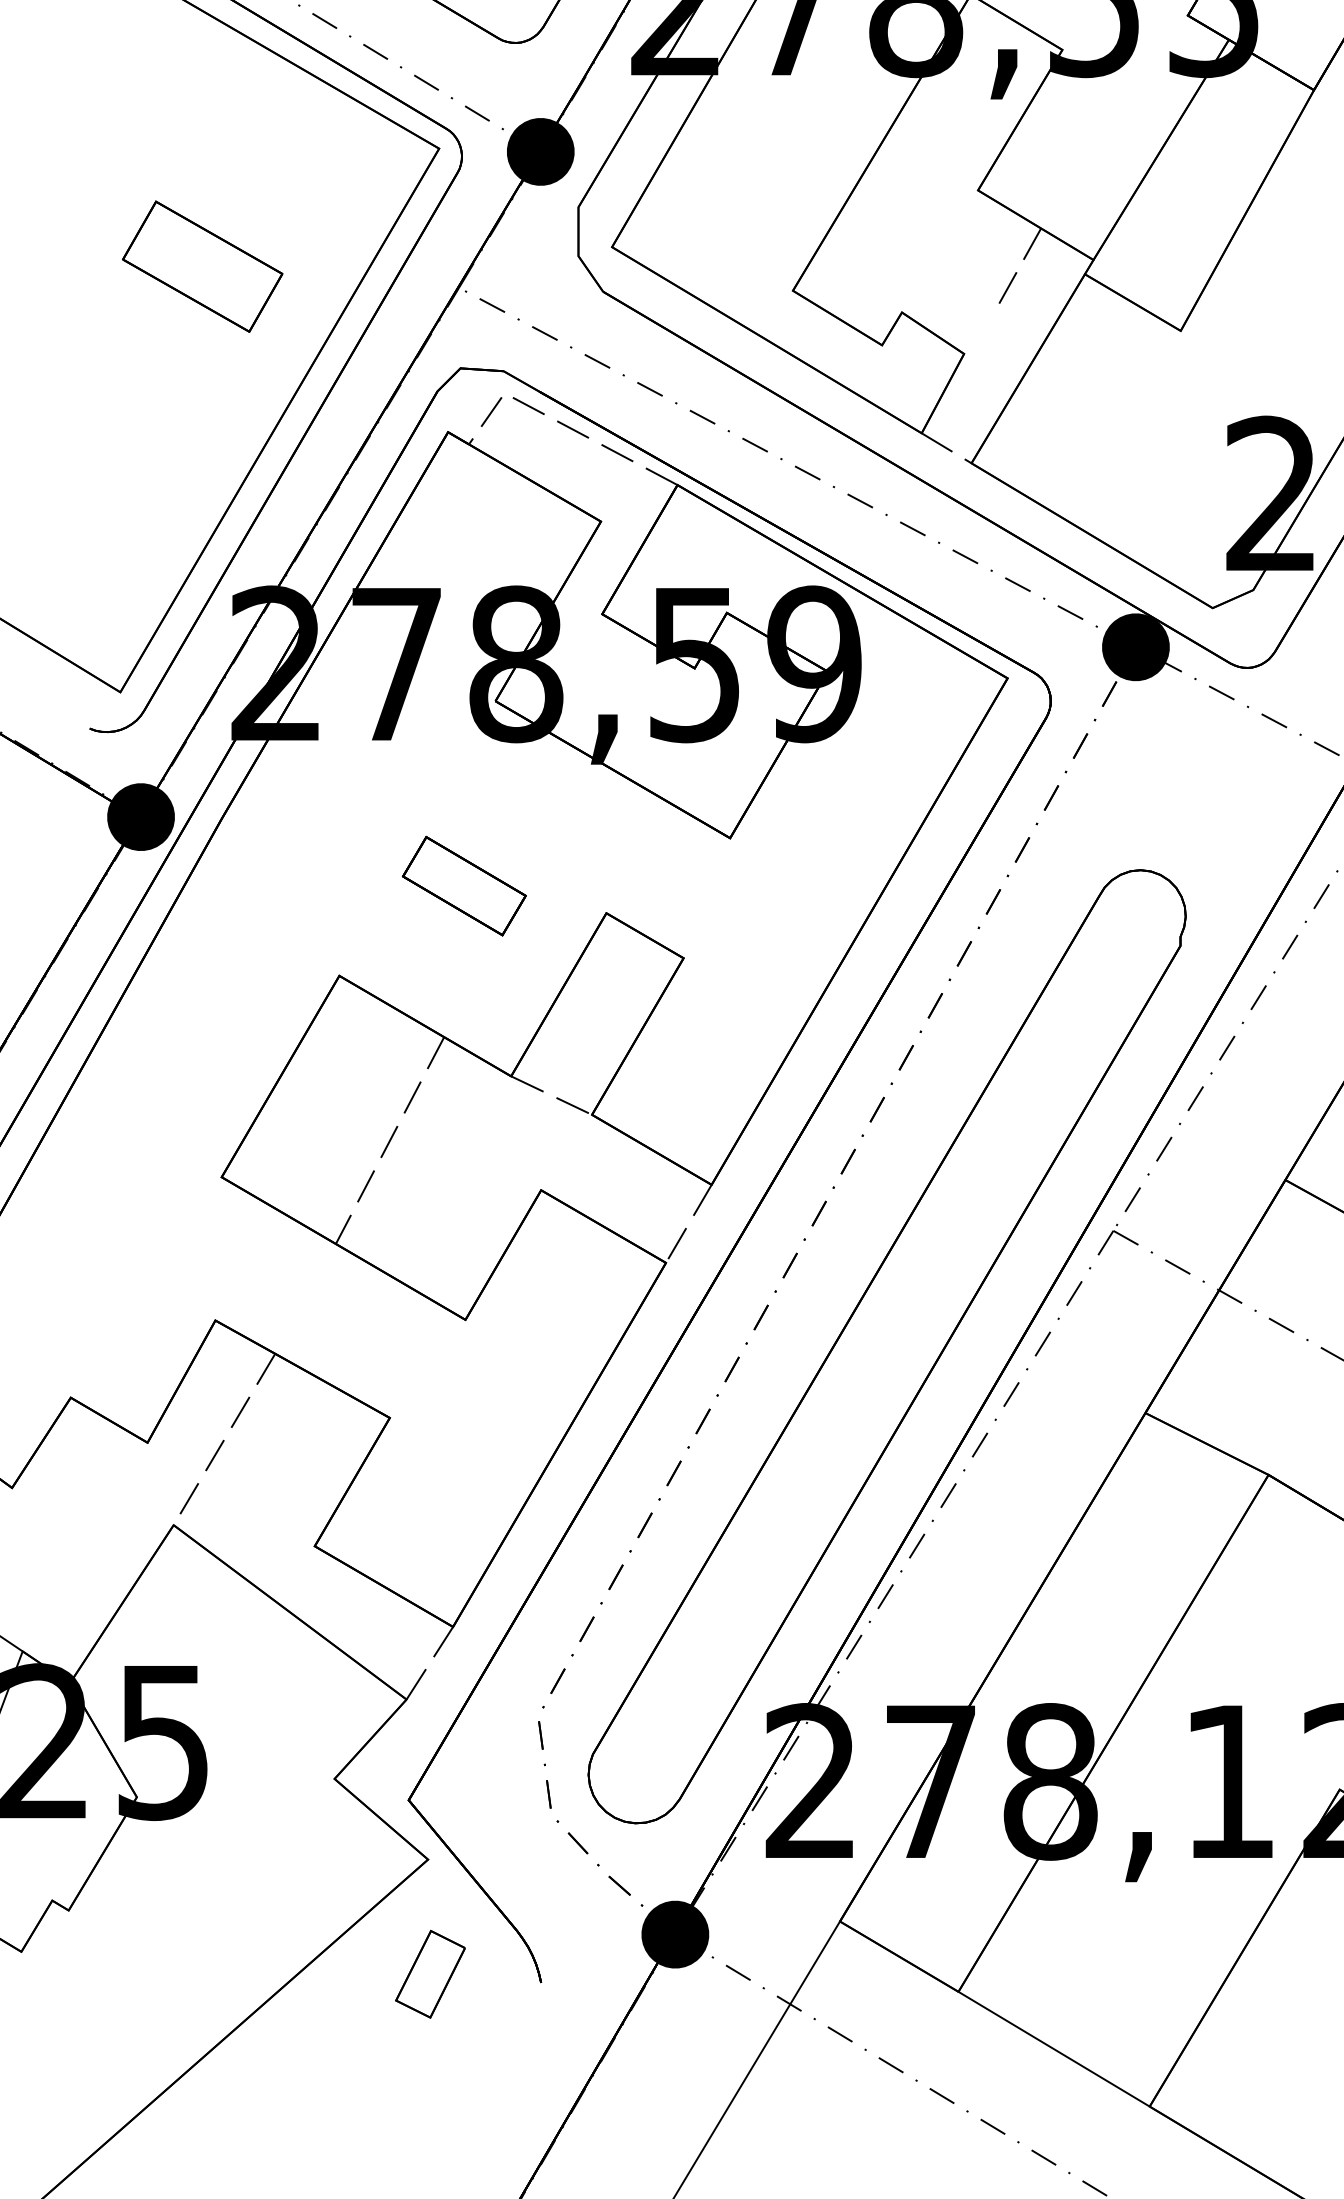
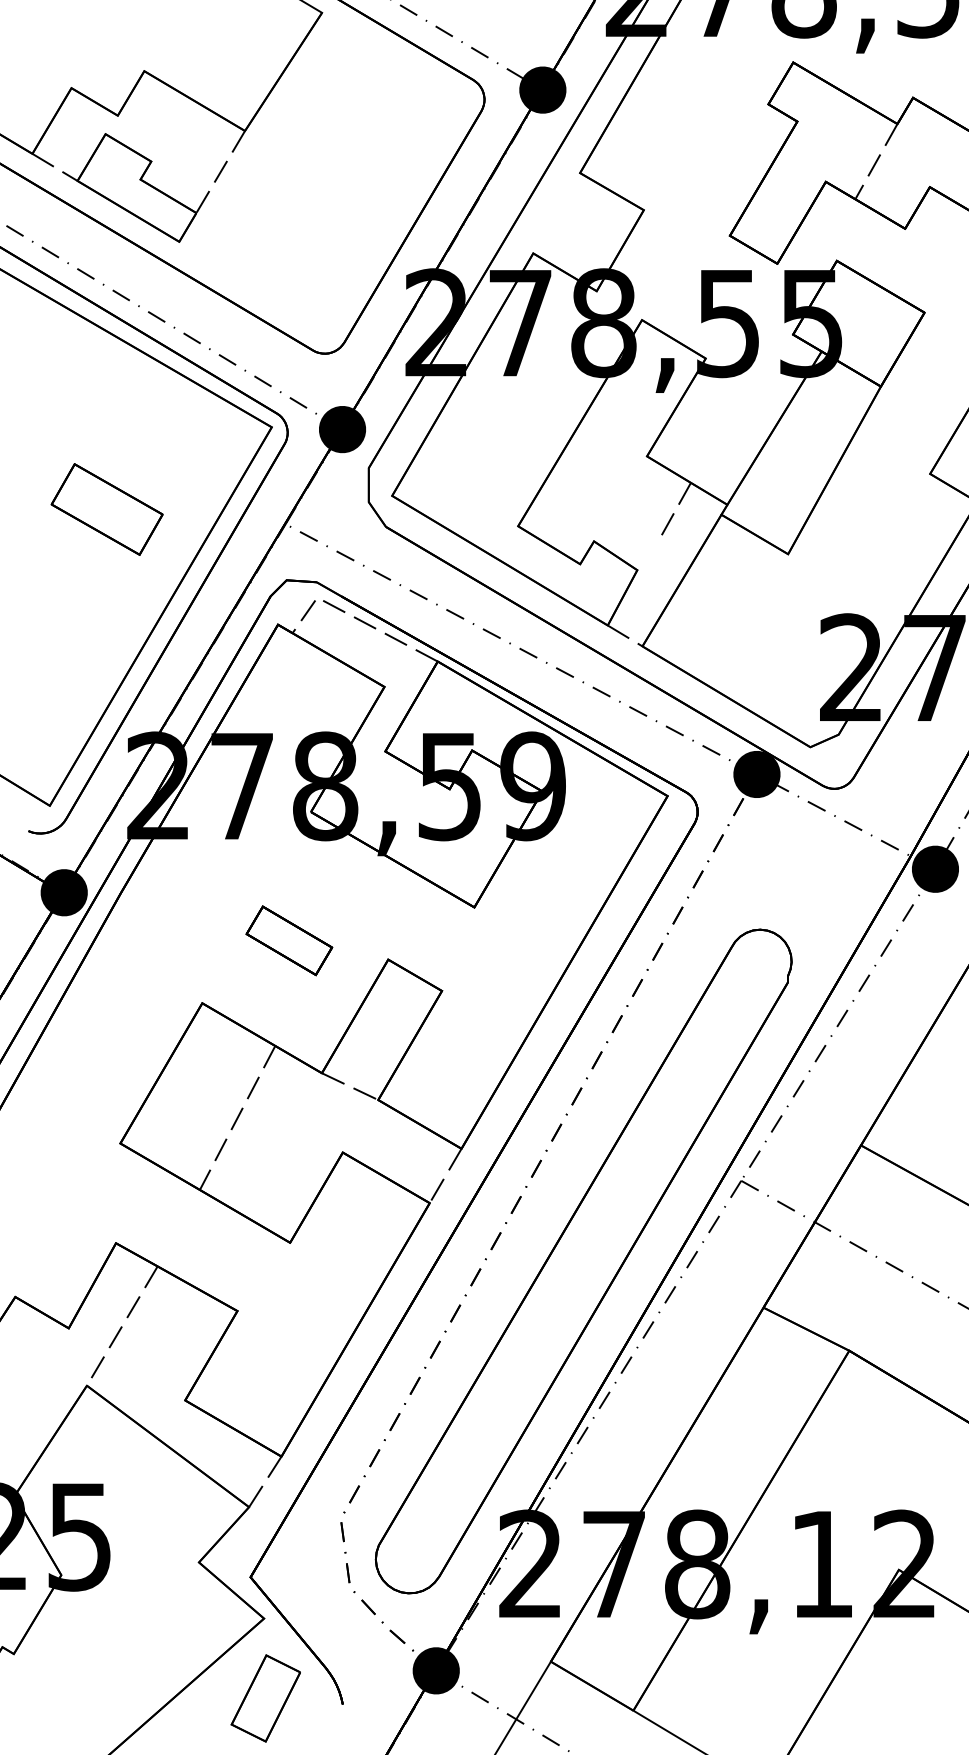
part: (430, 1974) -> (265, 1698), size x1.43

